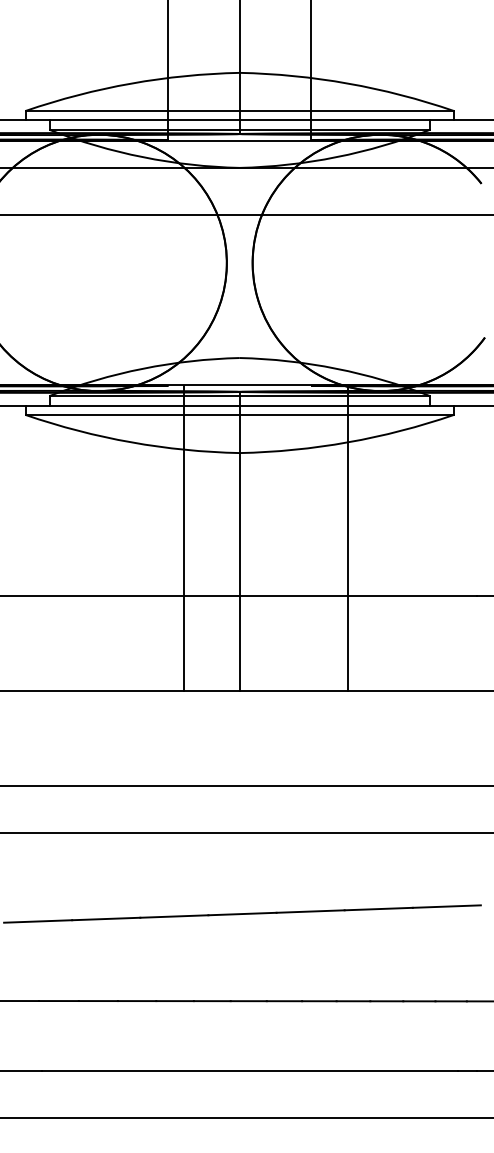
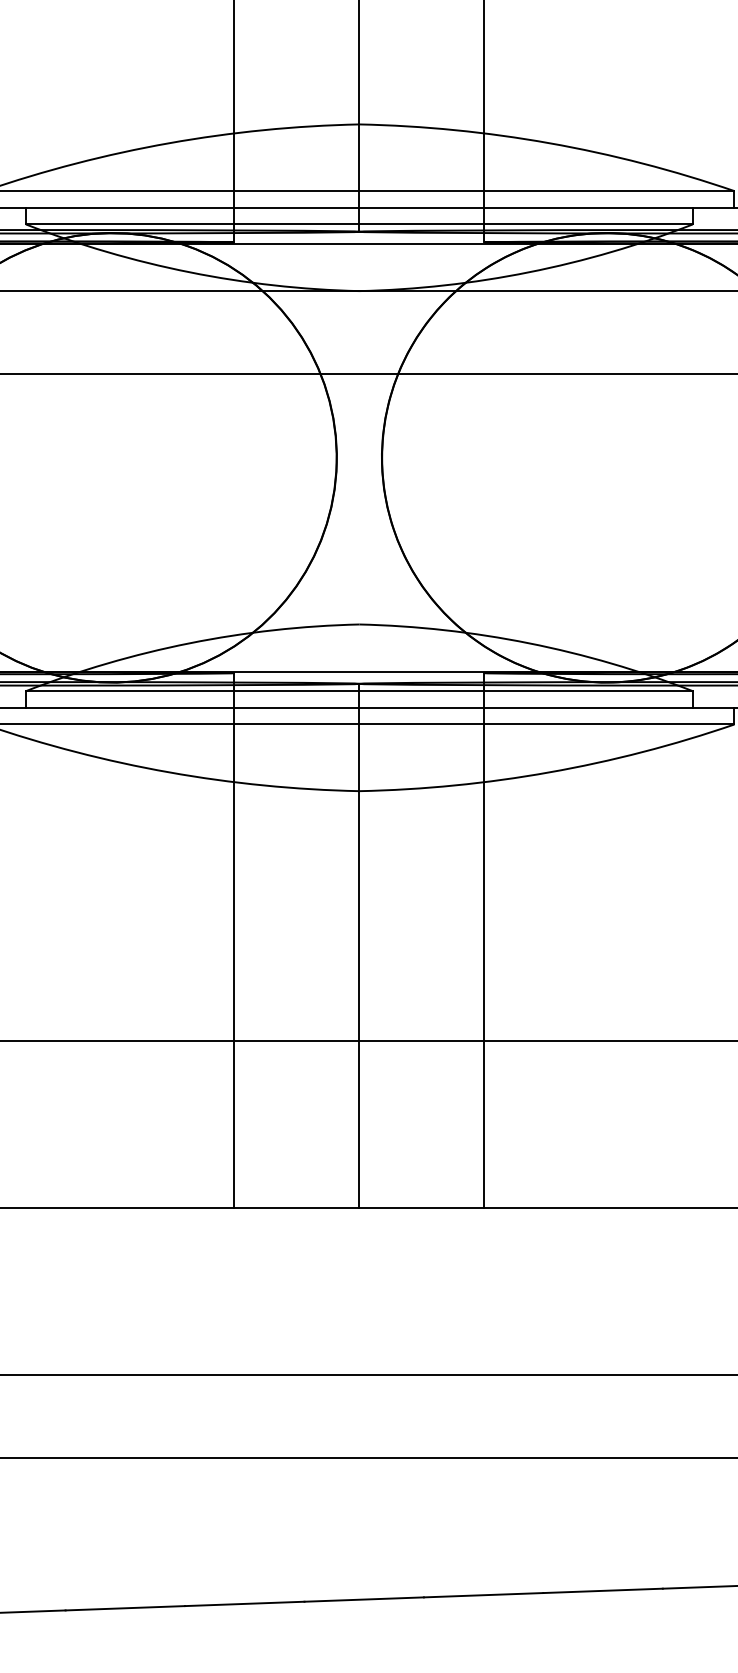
line: (184, 537) -> (234, 939), moved
line: (348, 537) -> (485, 939), moved

